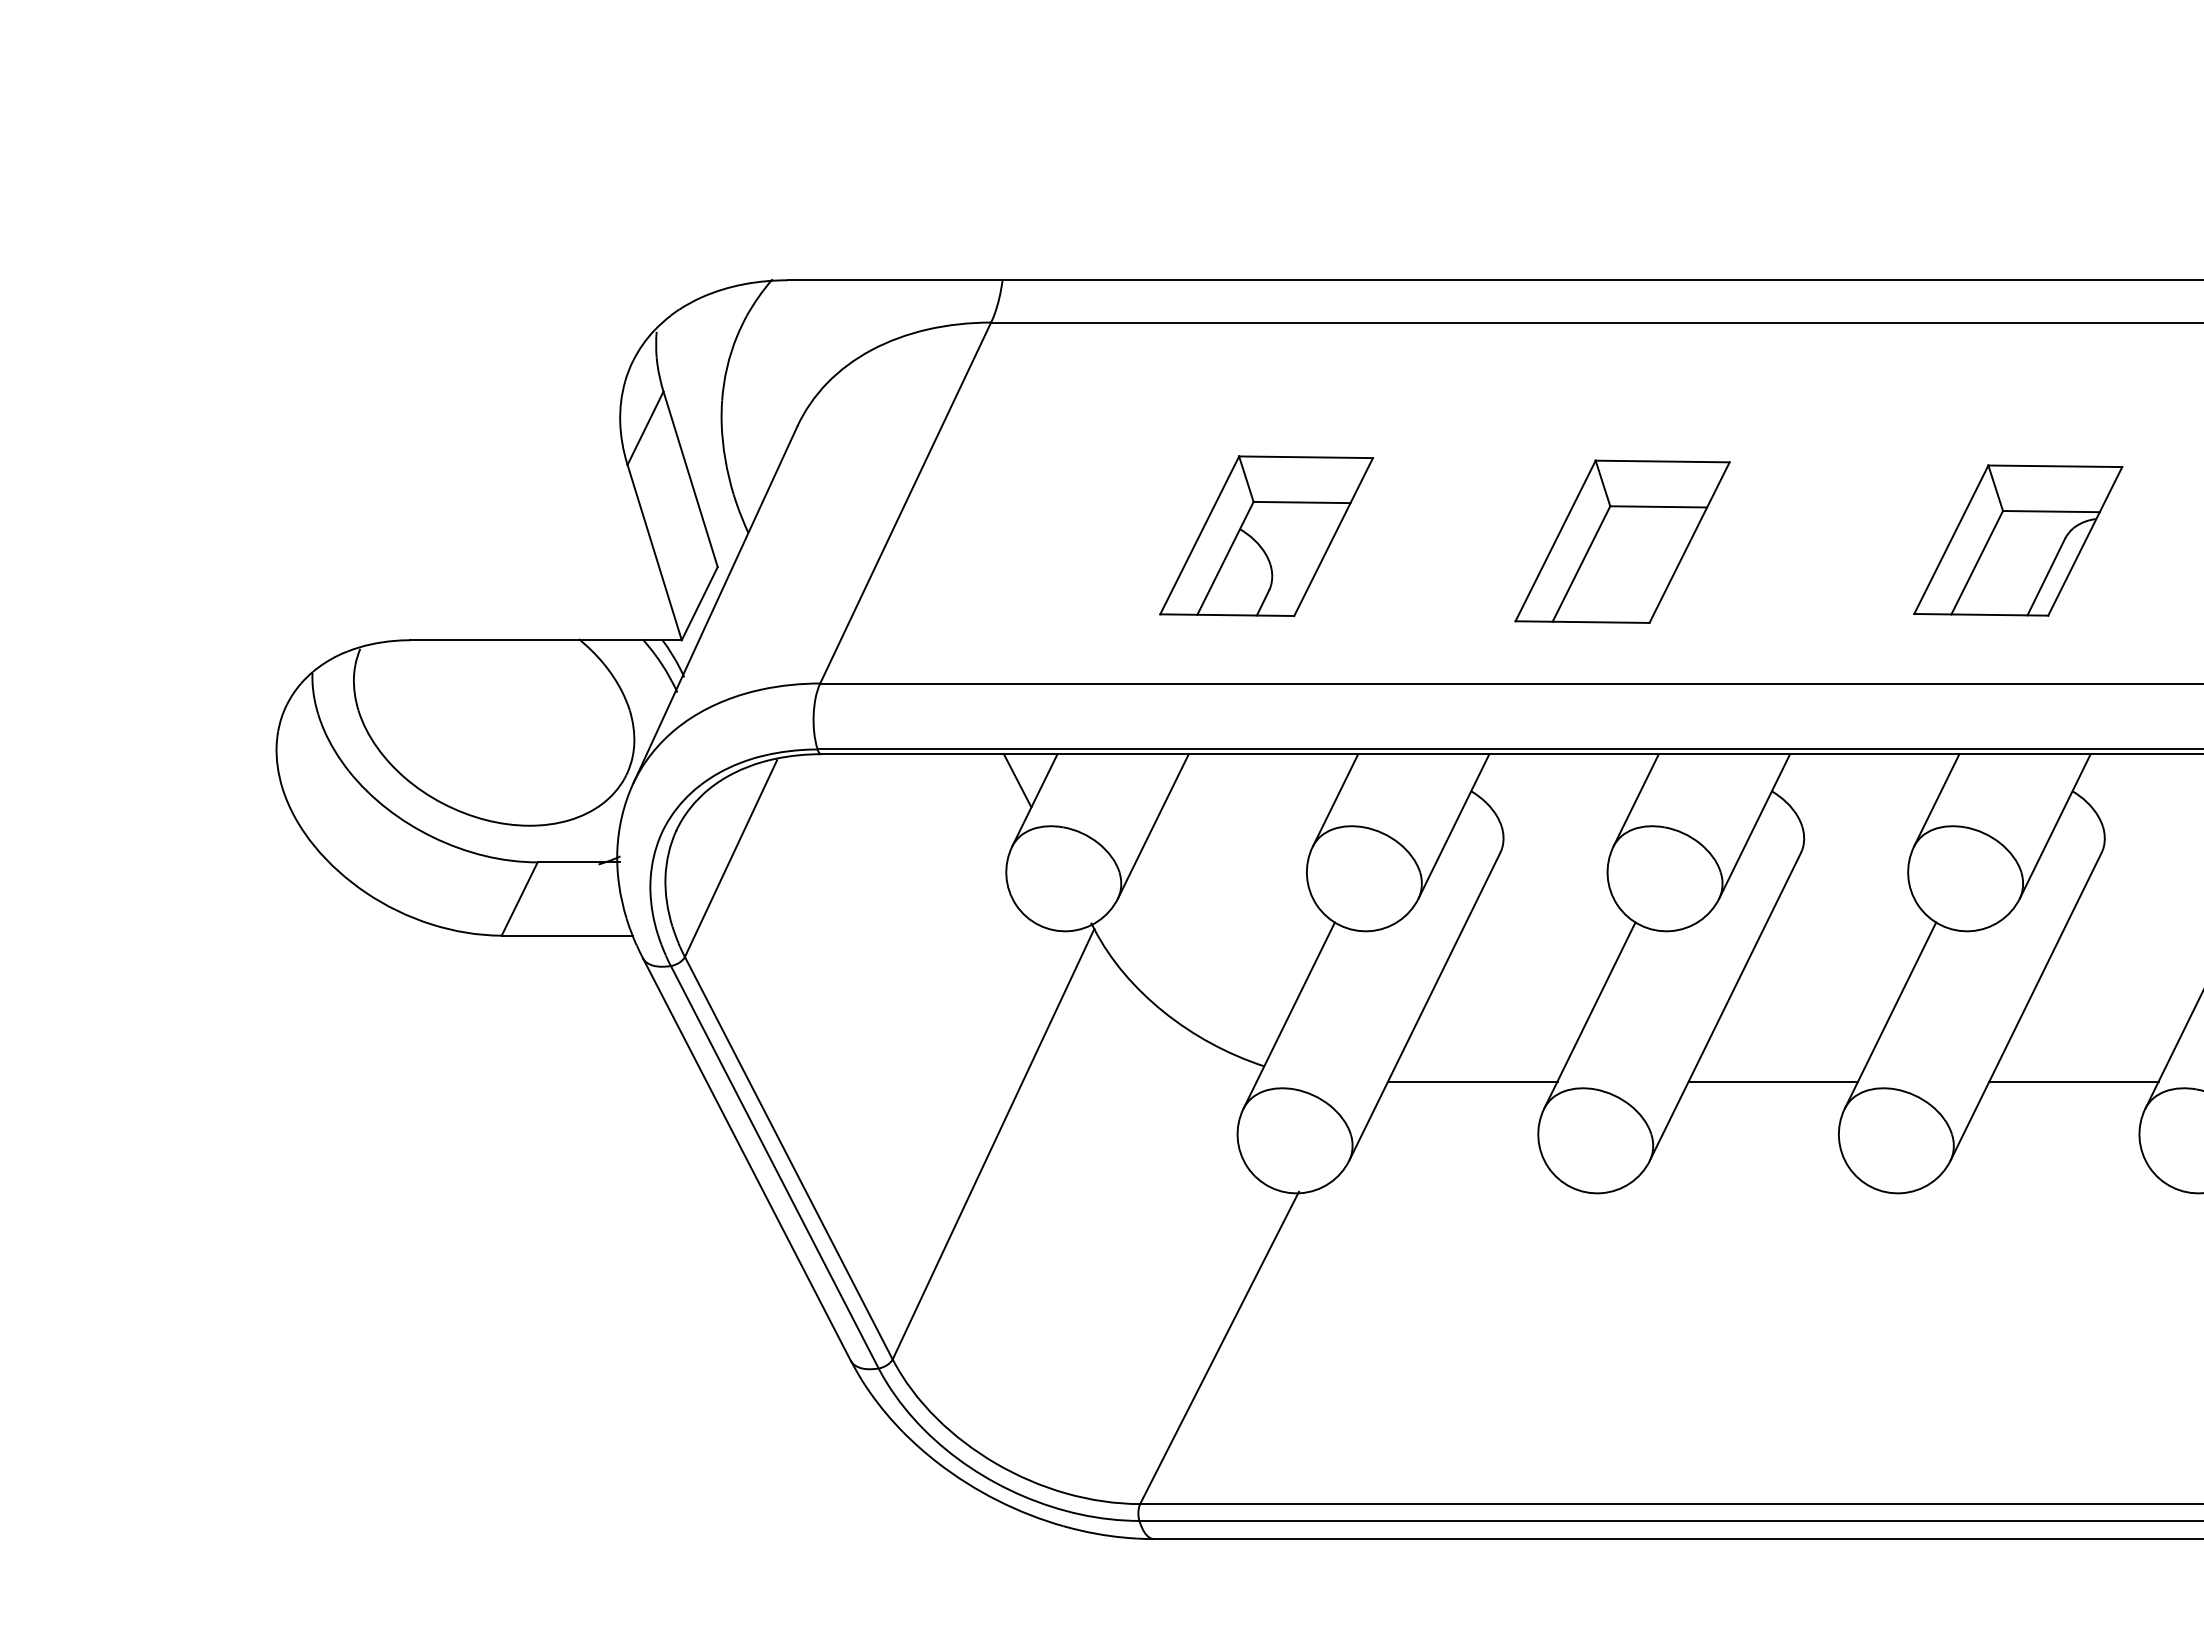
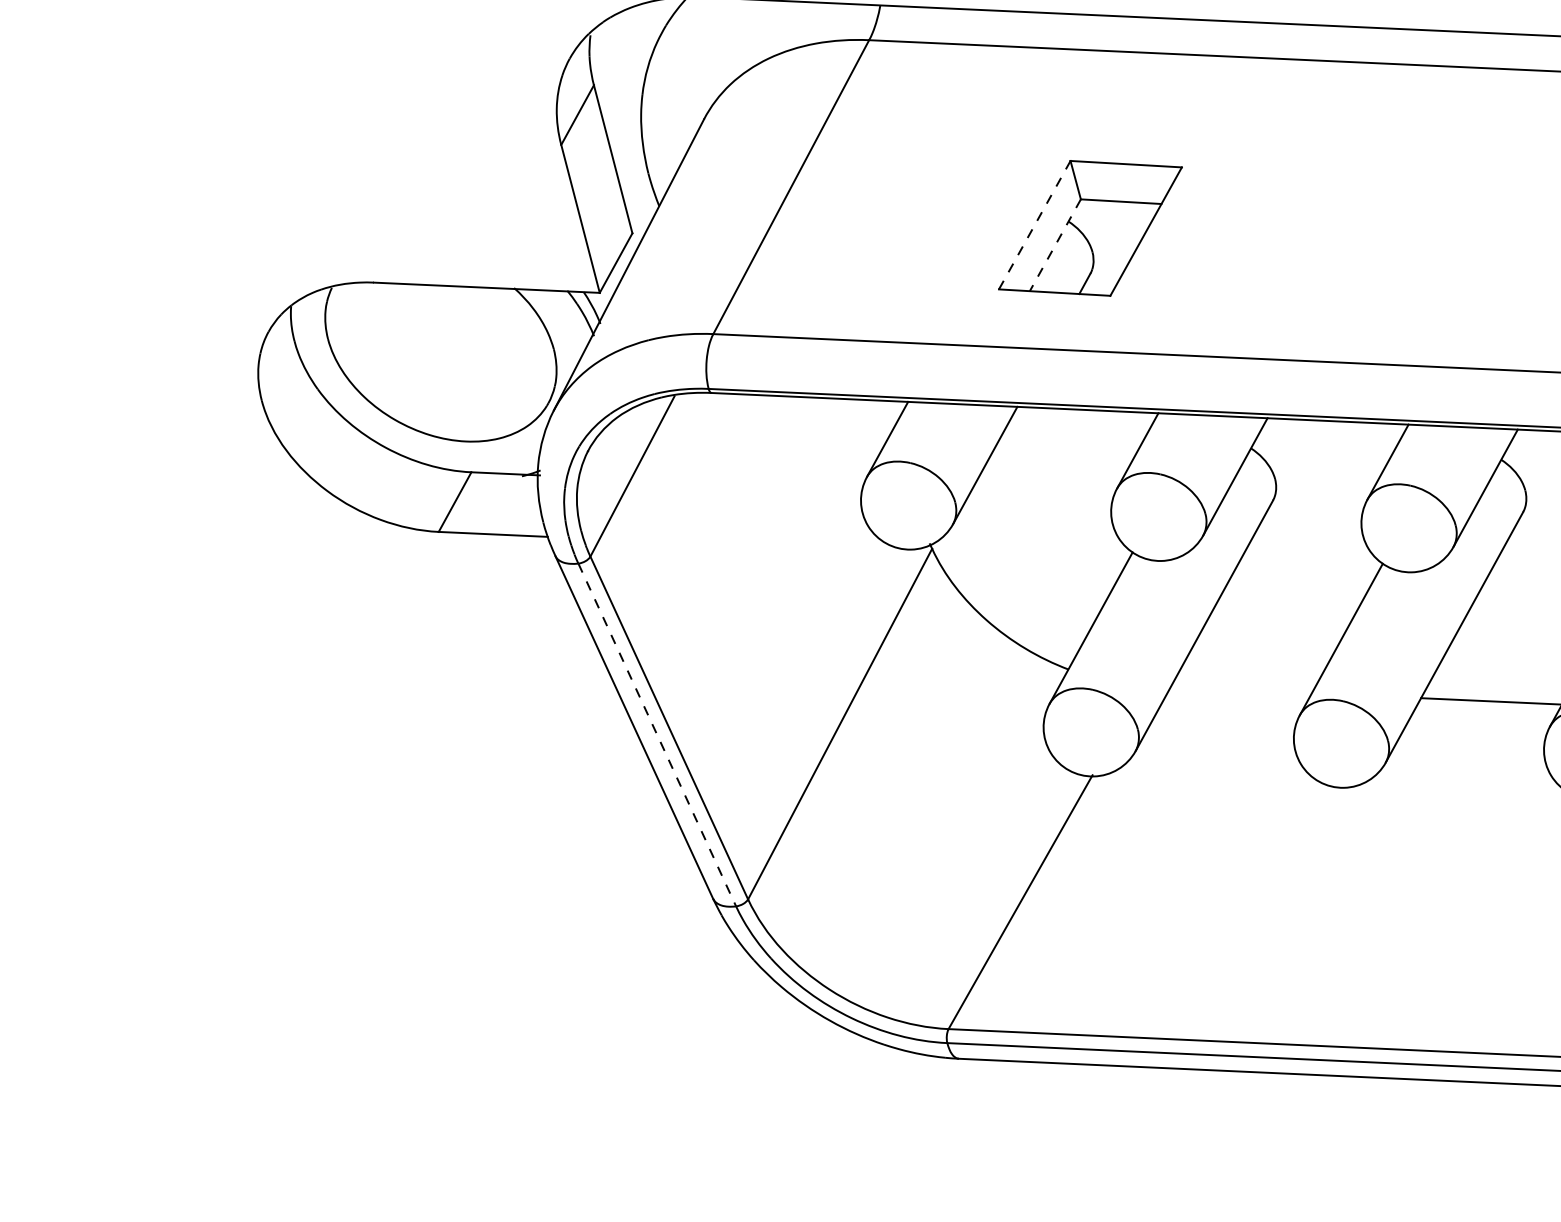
line: (1199, 534) -> (1034, 224), solid -> dashed
part: (1622, 541) -> (1386, 246), removed
line: (1225, 558) -> (1055, 245), solid -> dashed
line: (1017, 780) -> (873, 422), removed
line: (1472, 1081) -> (1241, 689), removed
line: (775, 1167) -> (657, 735), solid -> dashed

